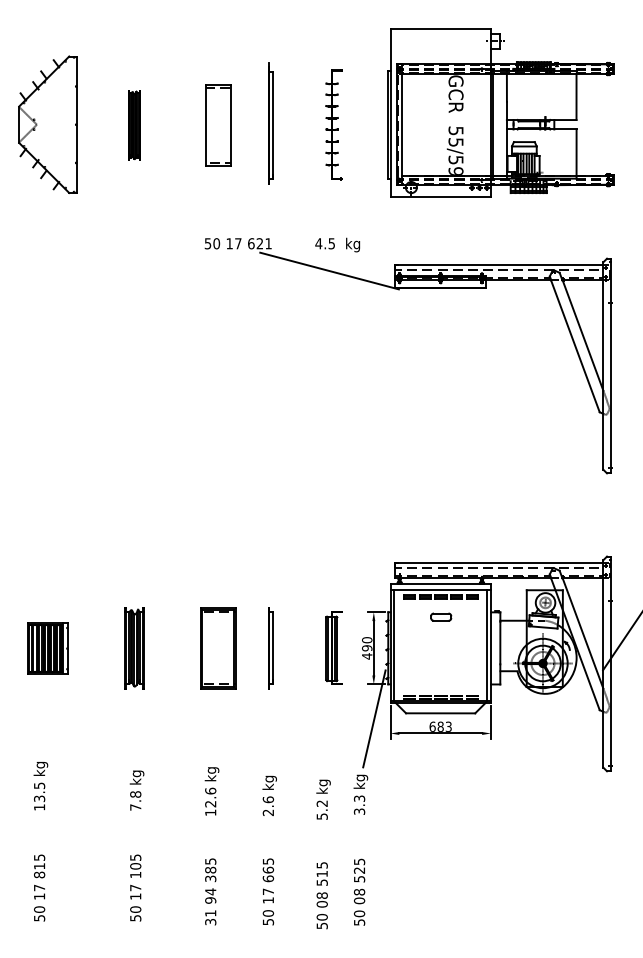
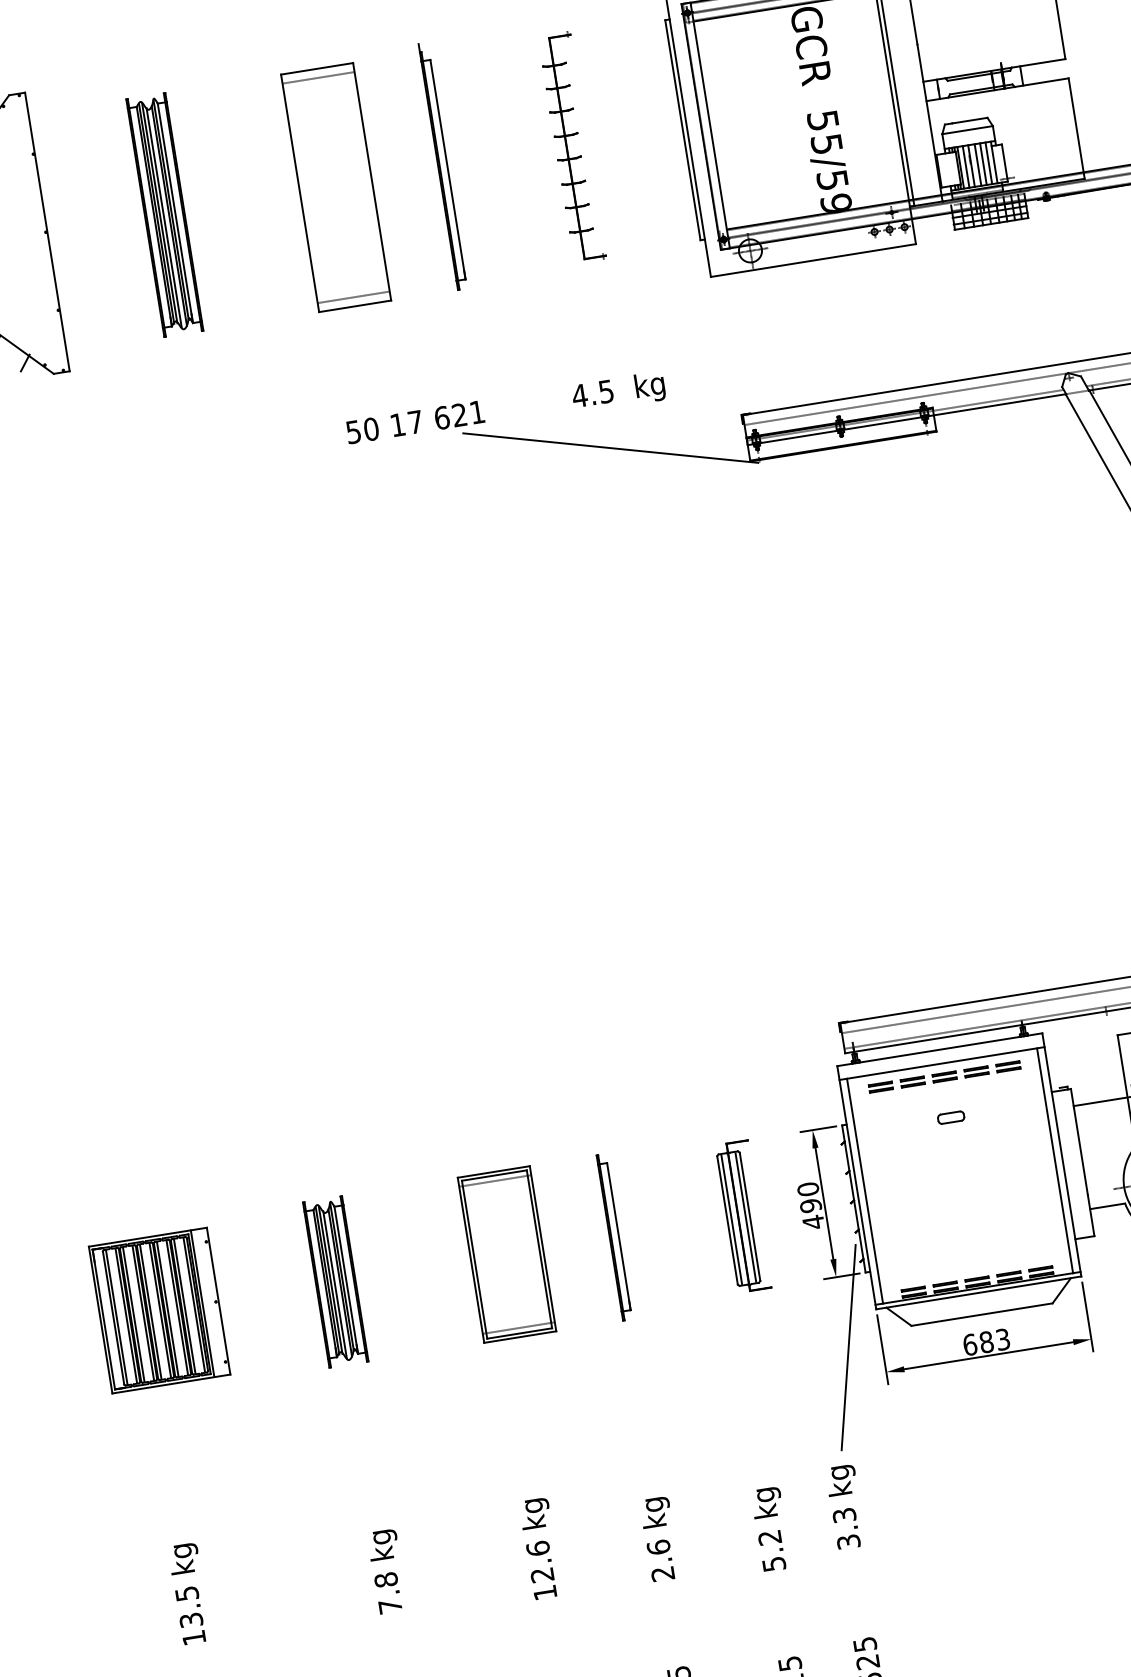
part: (134, 125) -> (164, 214), size x1.67
part: (218, 125) -> (336, 187), size x1.43
part: (440, 616) -> (950, 1116), size x0.62
part: (47, 648) -> (158, 1310), size x1.43

